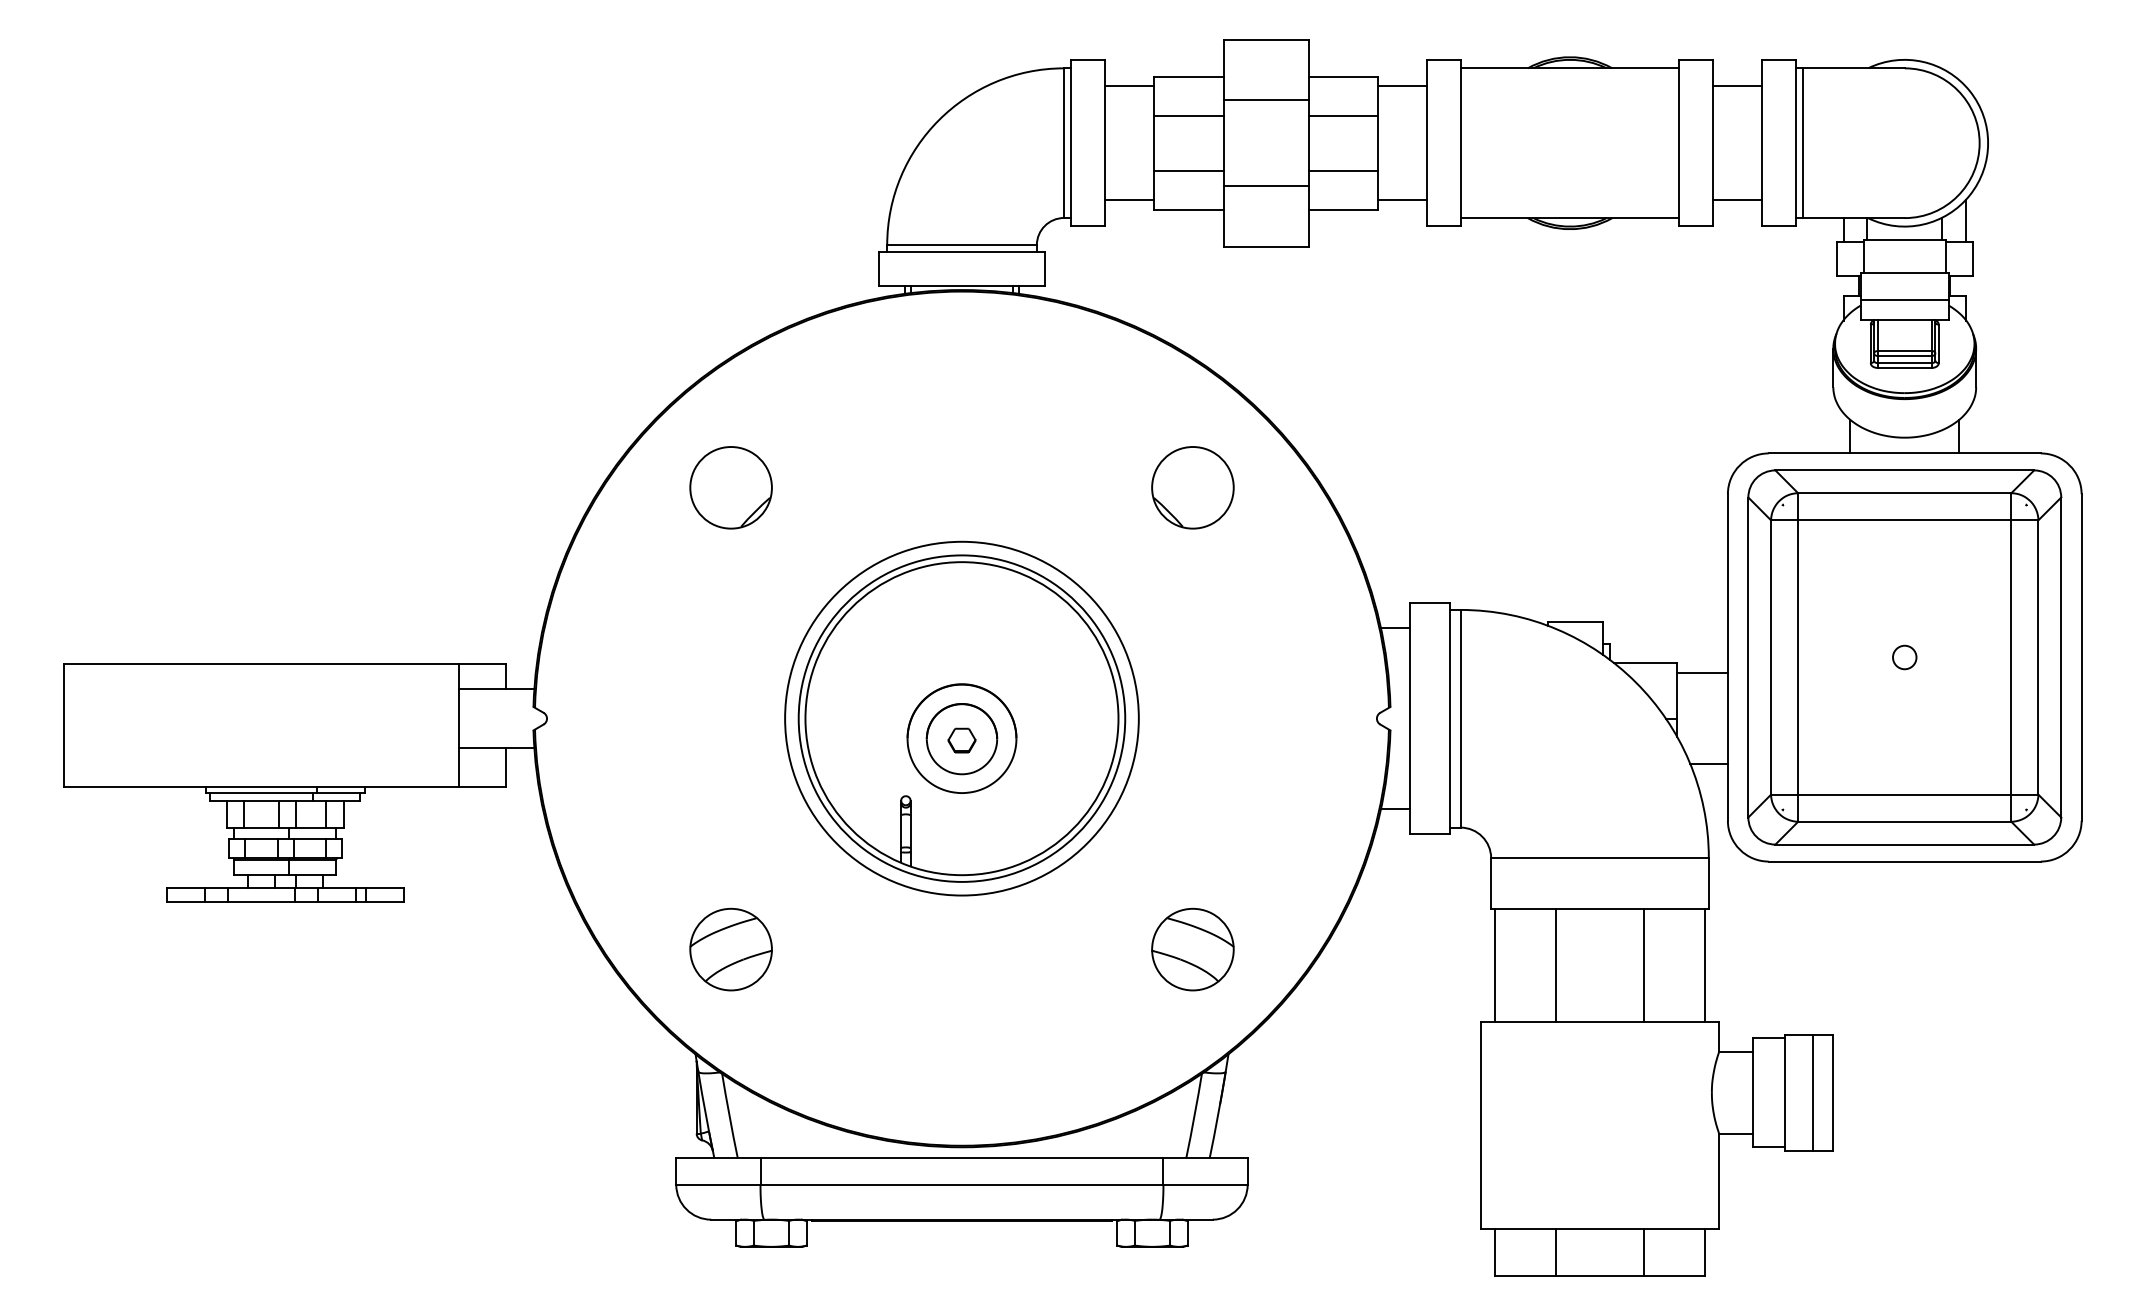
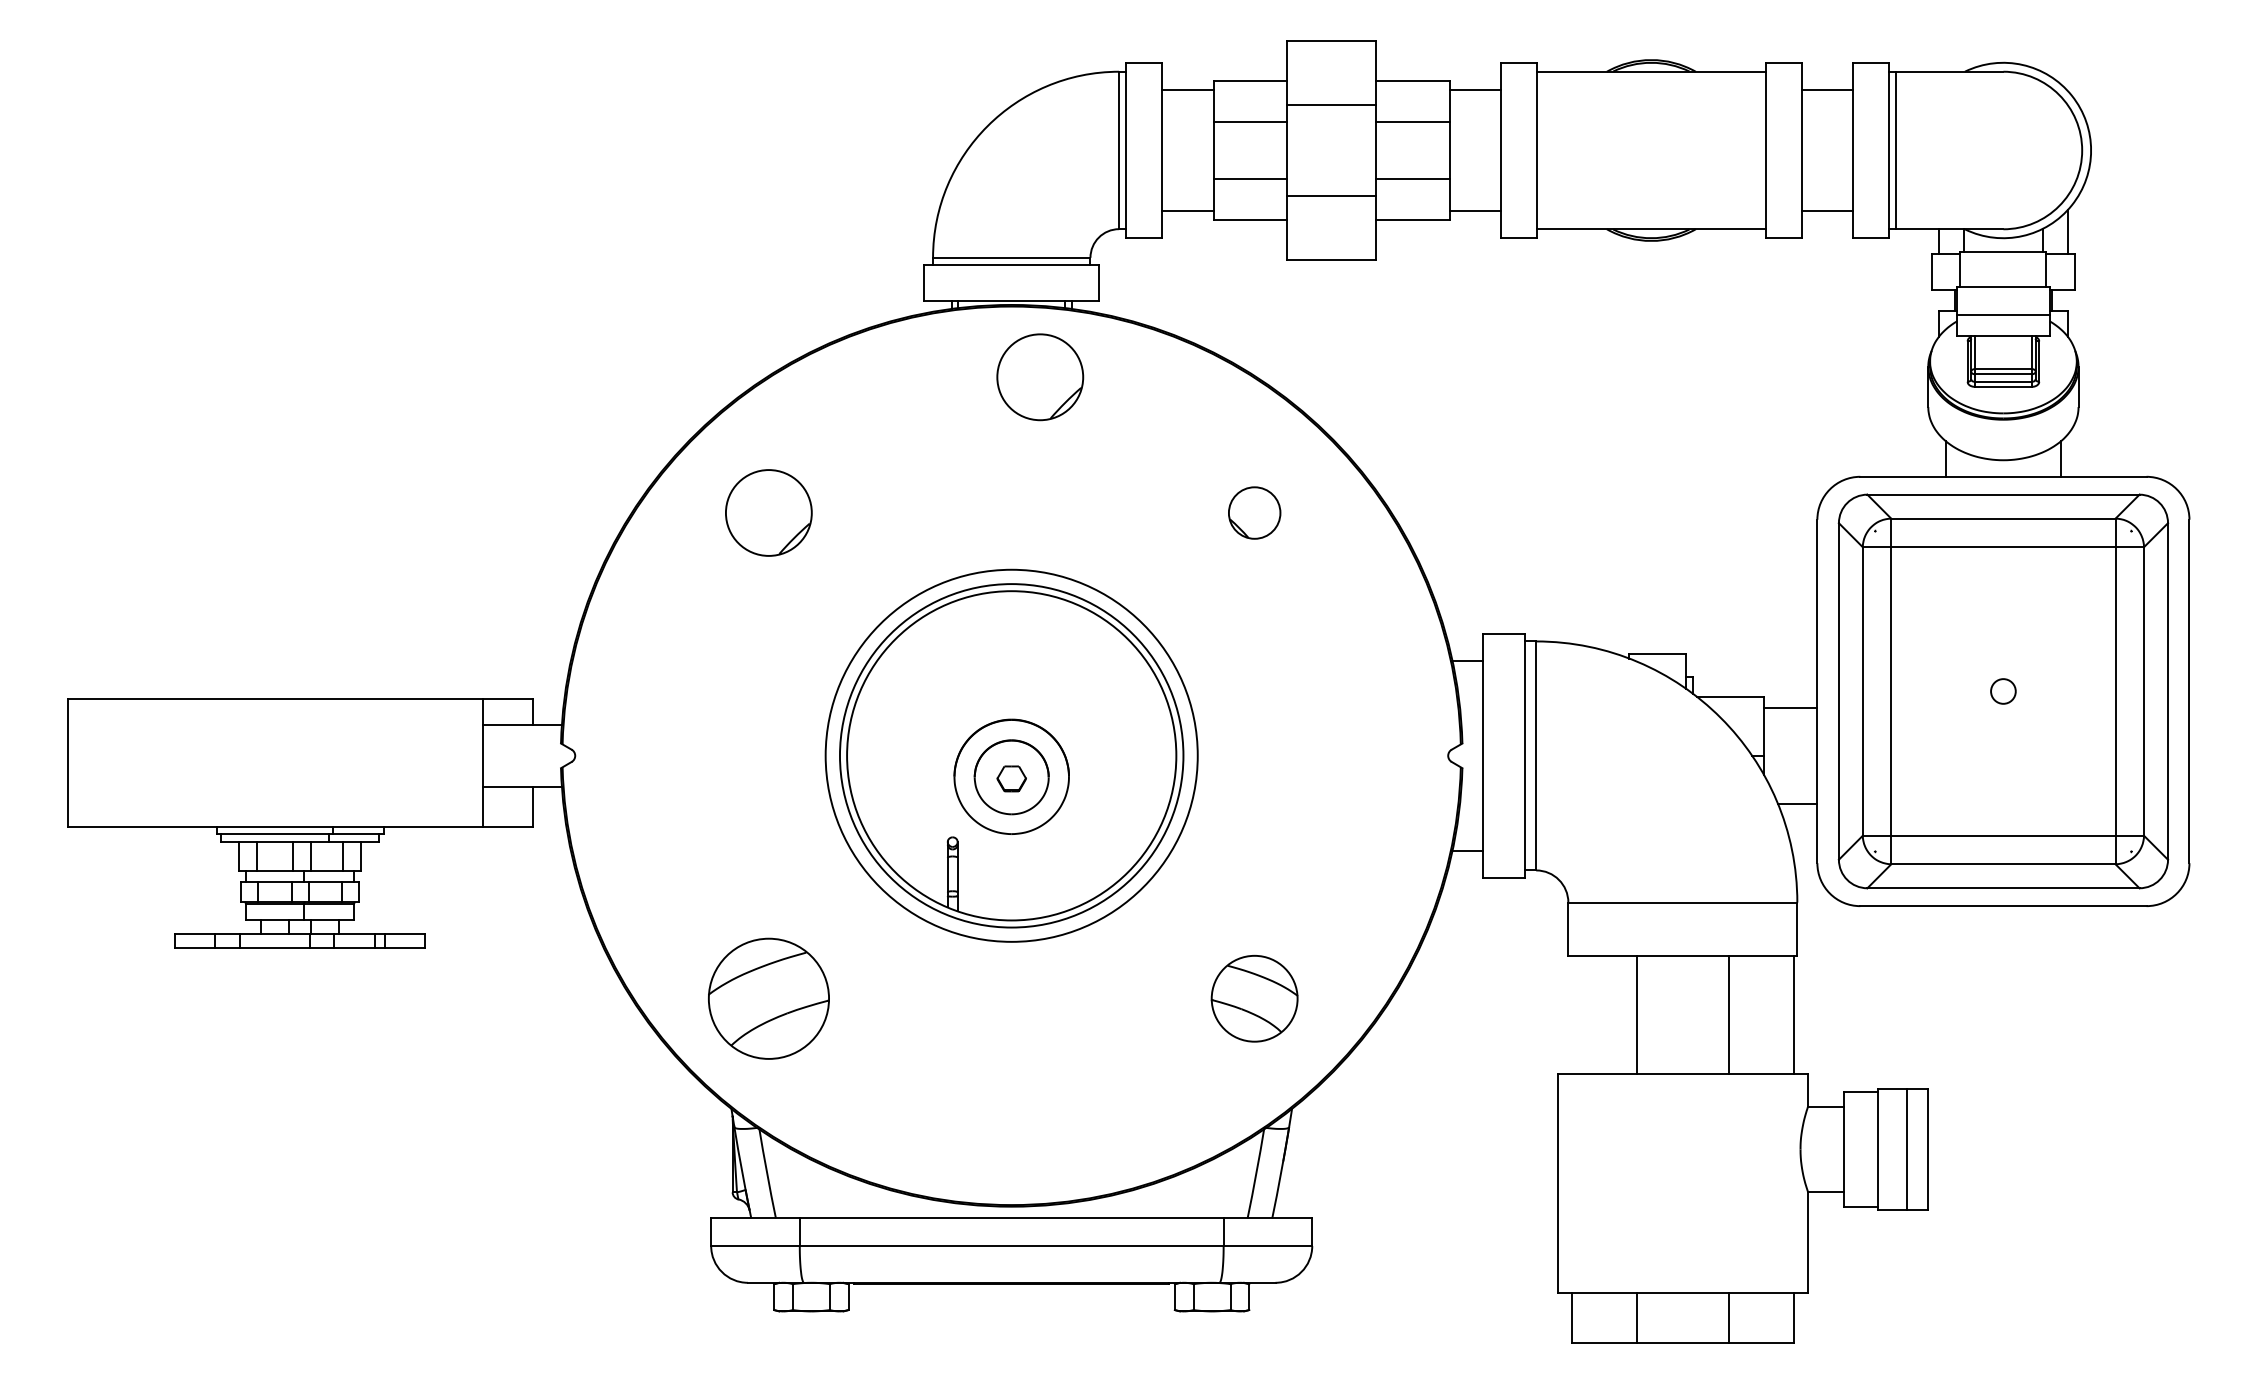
part: (988, 358) -> (1039, 376), added
part: (1192, 487) -> (1254, 512), size x0.6
part: (730, 949) -> (768, 998), size x1.4
line: (1494, 965) -> (1571, 1015), removed

